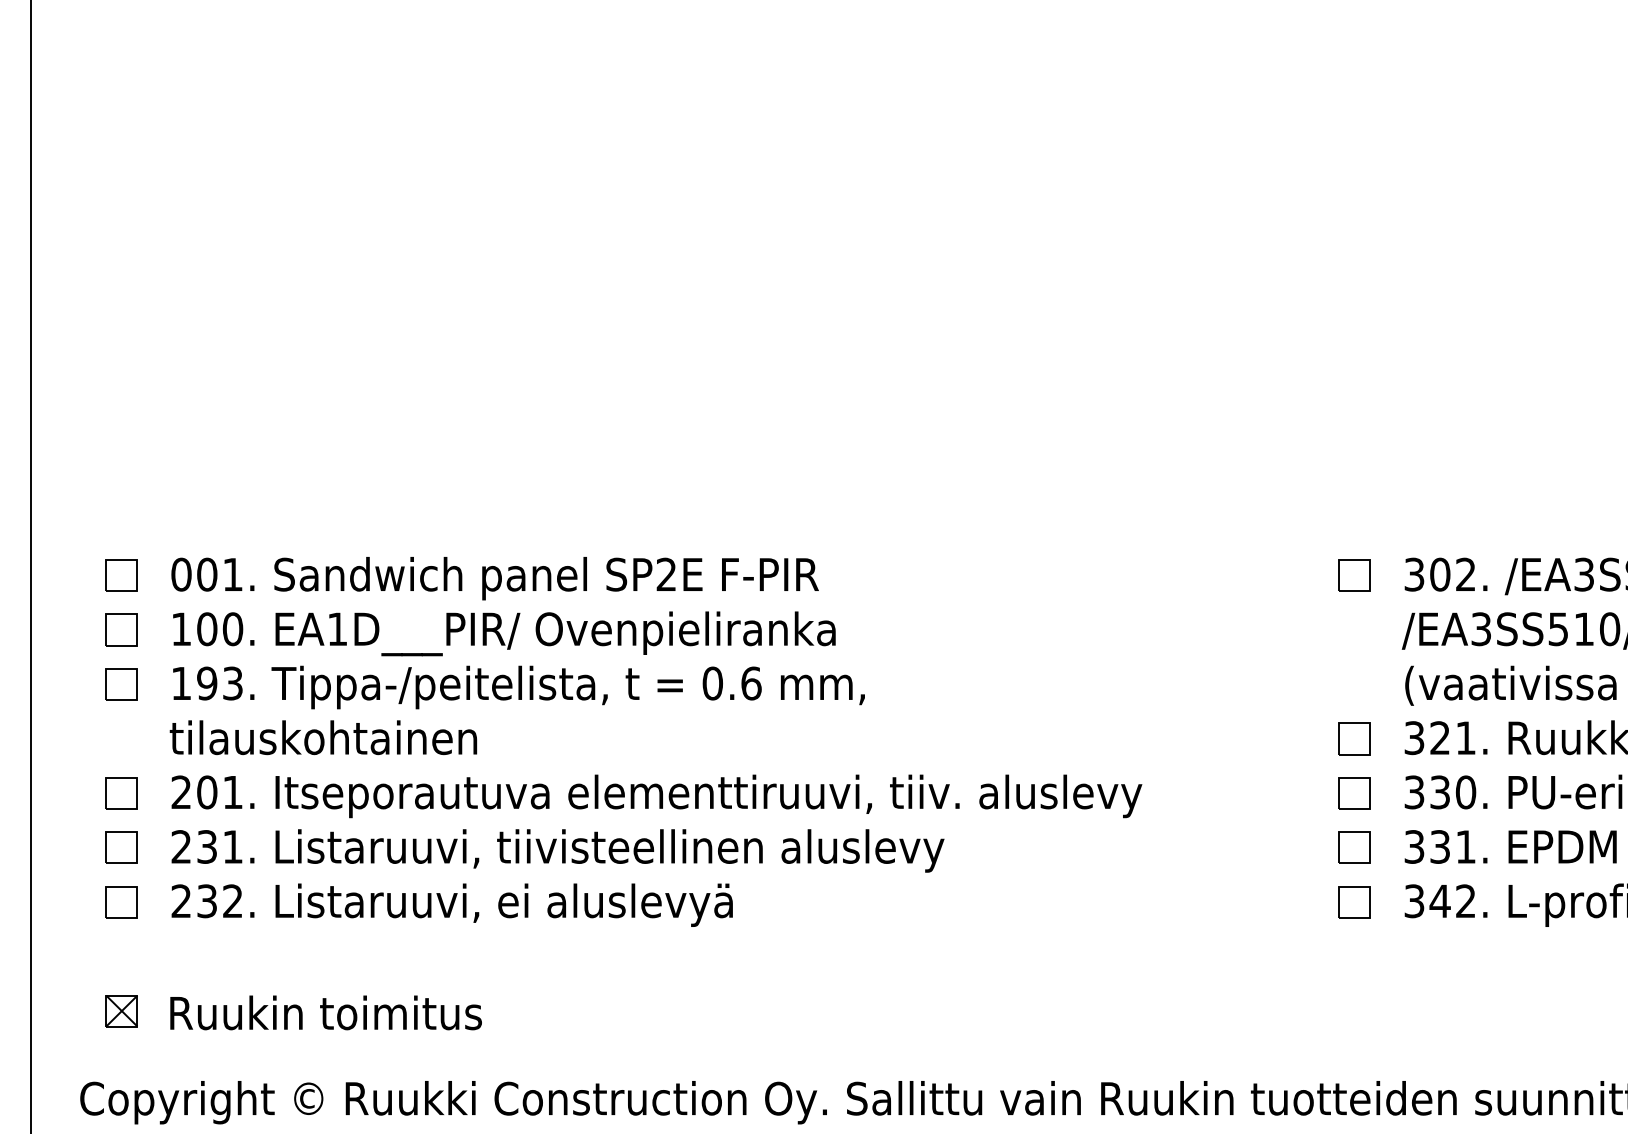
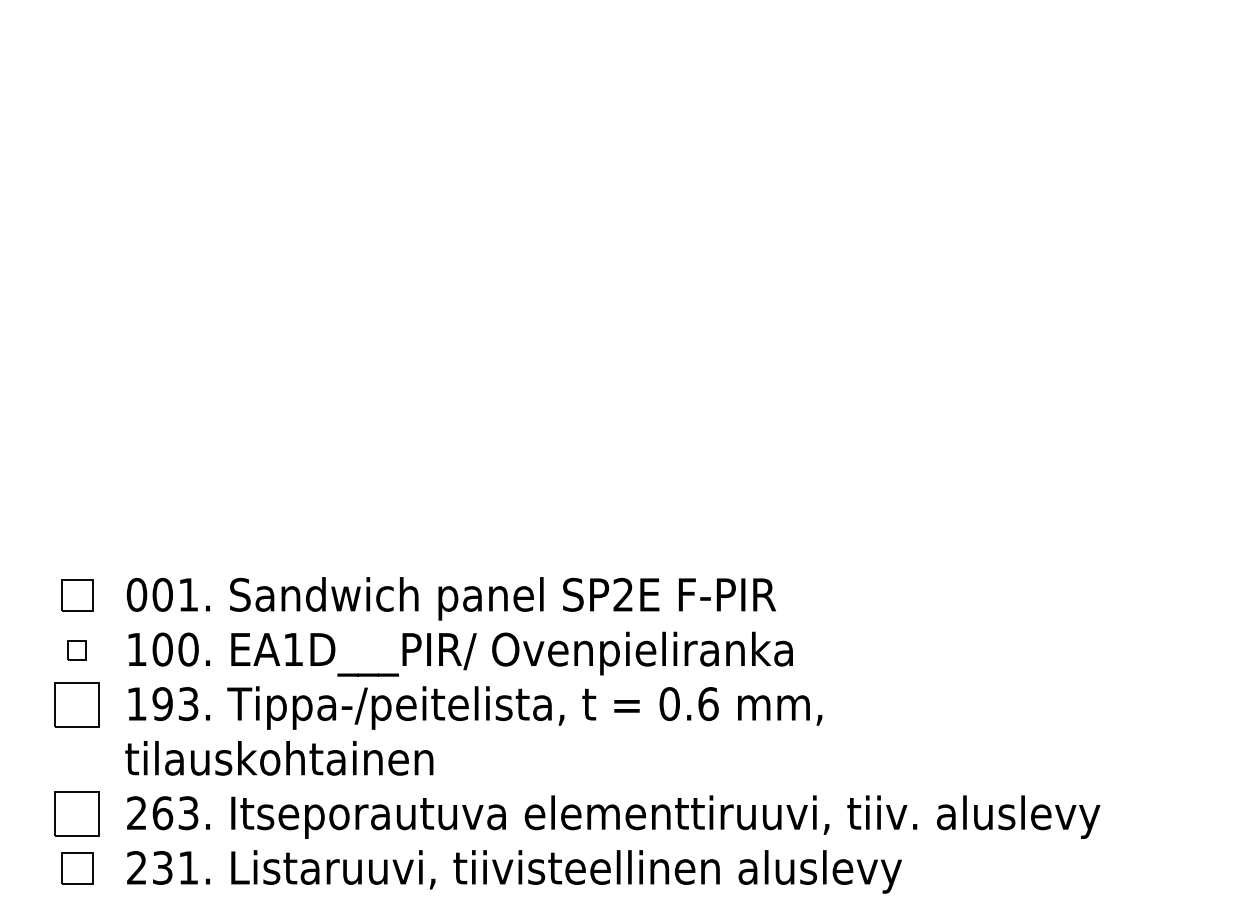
part: (121, 629) -> (76, 649), size x0.6
part: (121, 684) -> (76, 704), size x1.4
text: (219, 792) -> (175, 813), 201. -> 263.
part: (121, 793) -> (76, 814), size x1.4

